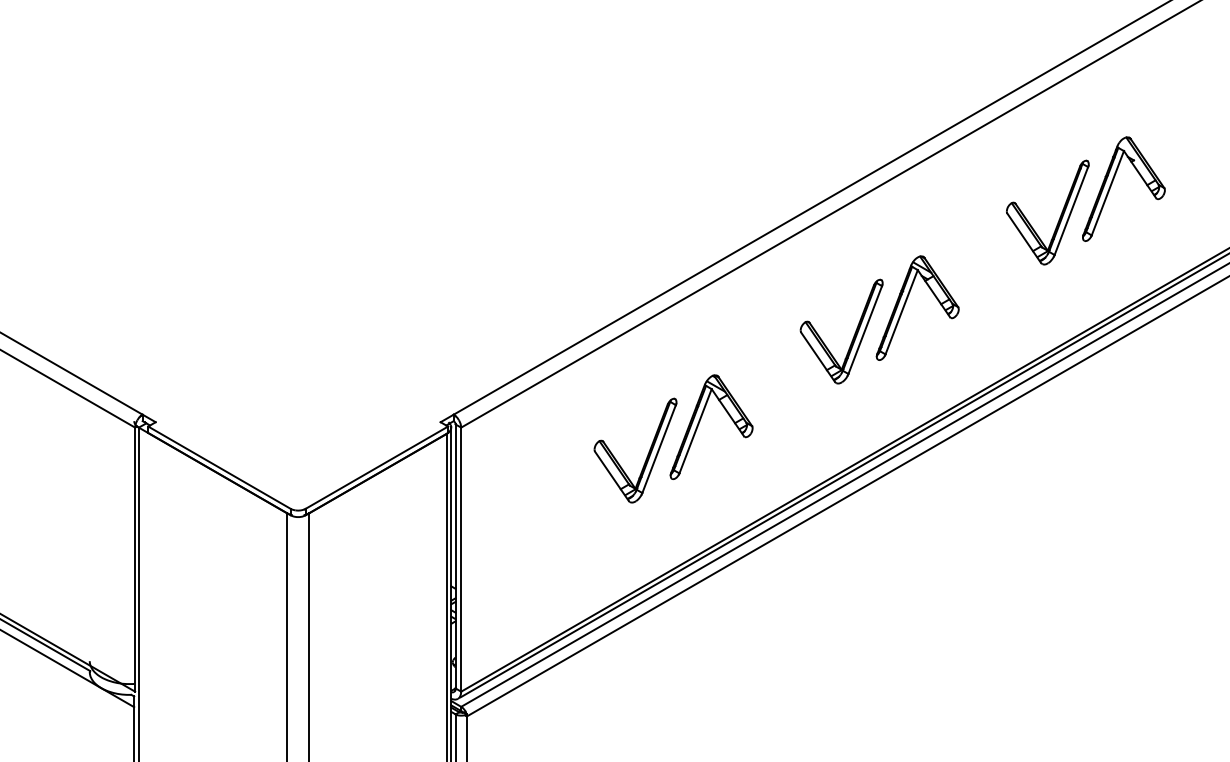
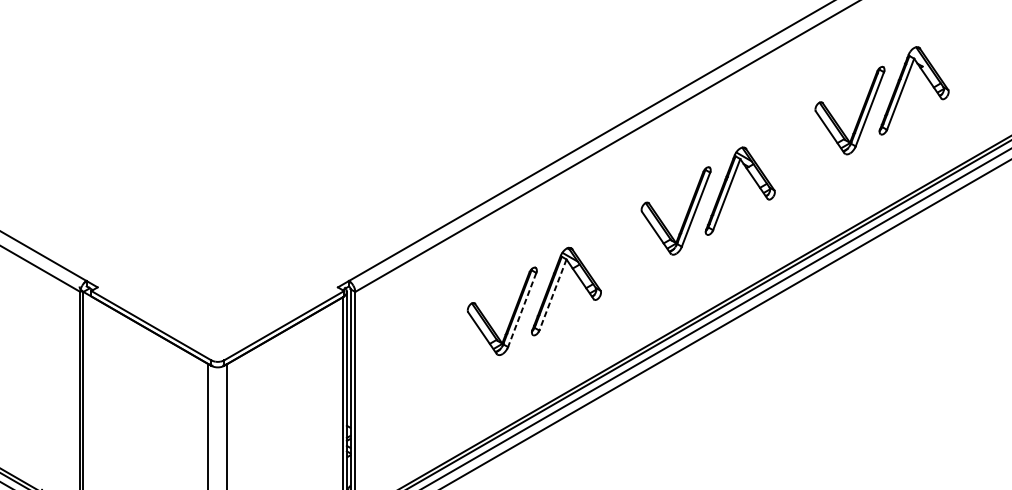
line: (695, 431) -> (552, 295), solid -> dashed
line: (658, 449) -> (521, 310), solid -> dashed

